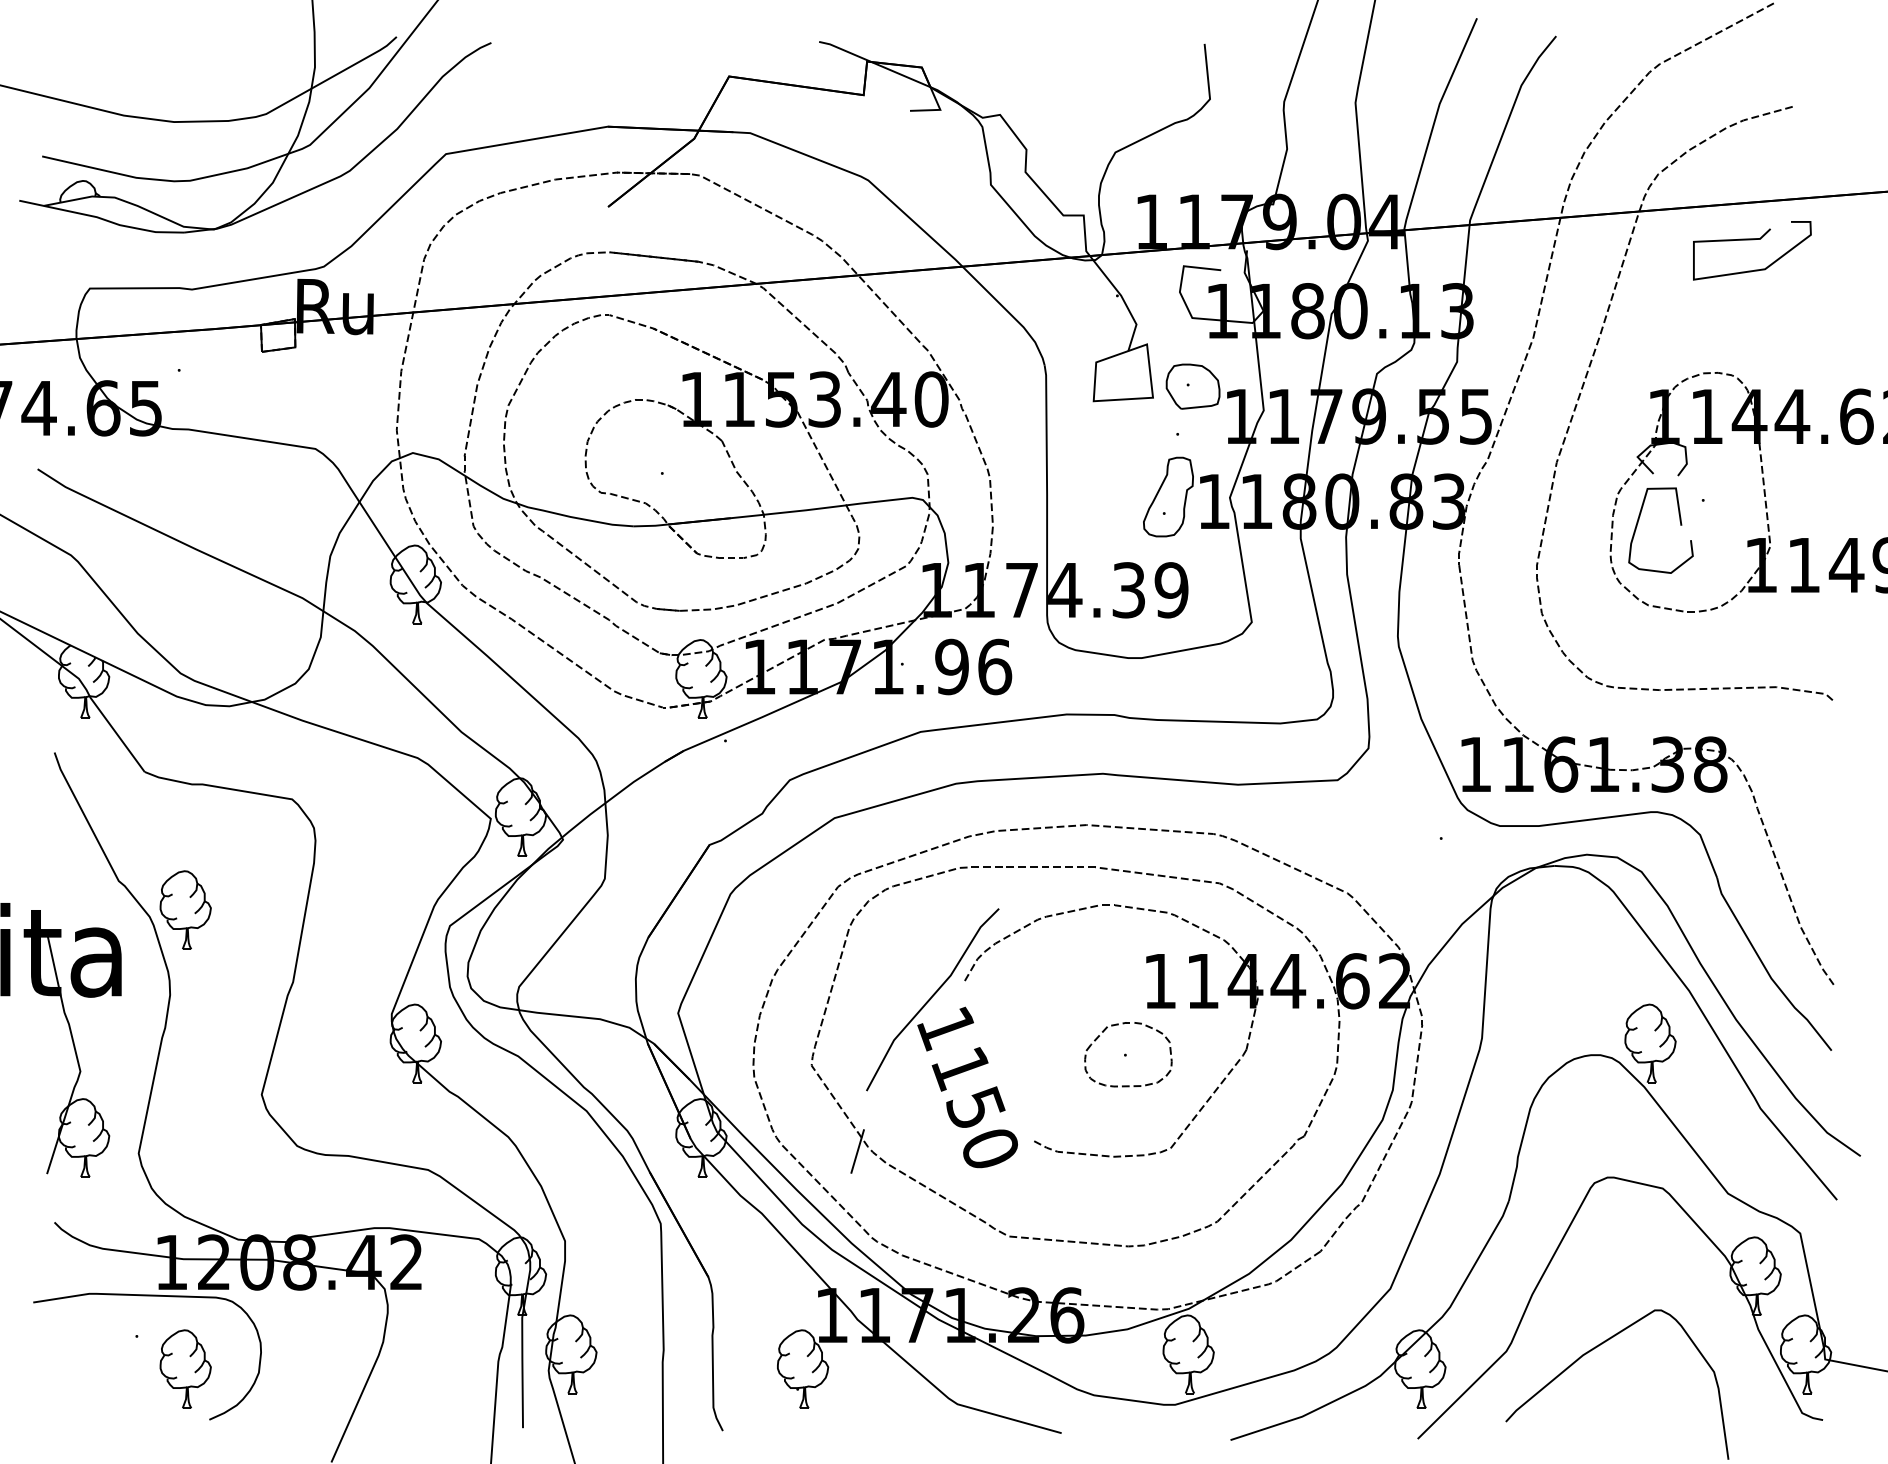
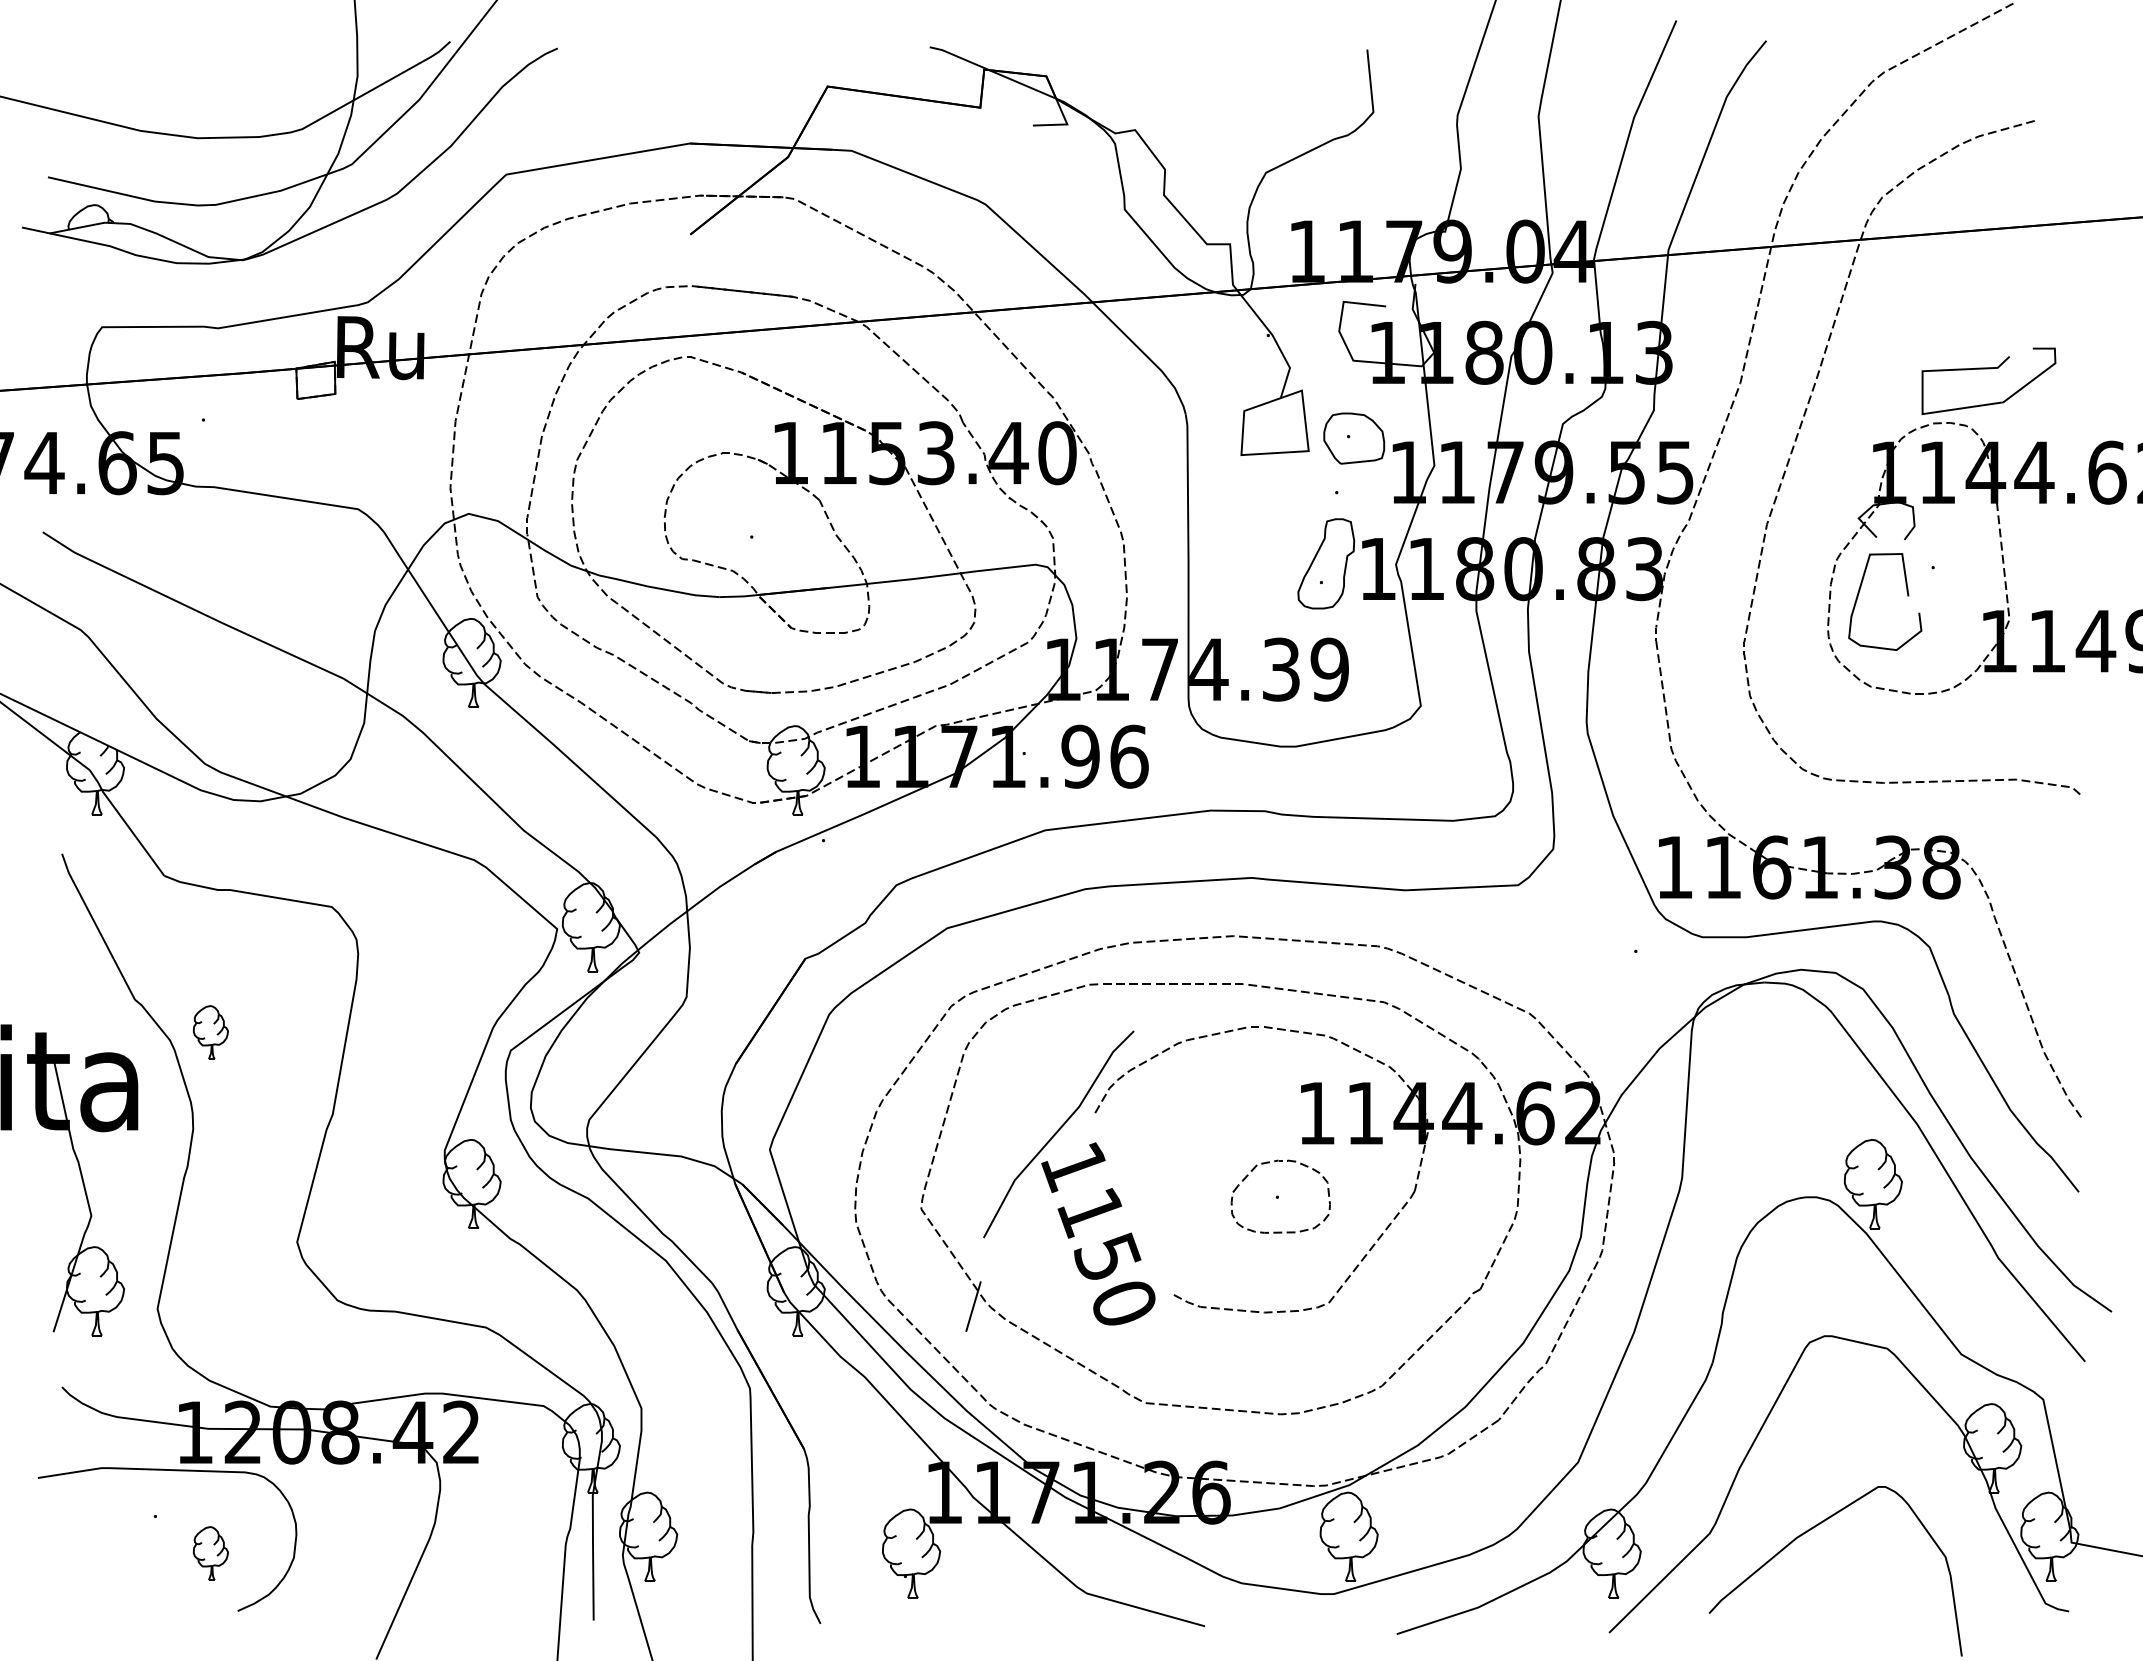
curve: (1751, 240) -> (1988, 369), moved
part: (185, 909) -> (210, 1032), size x0.6
part: (185, 1369) -> (210, 1553), size x0.6

